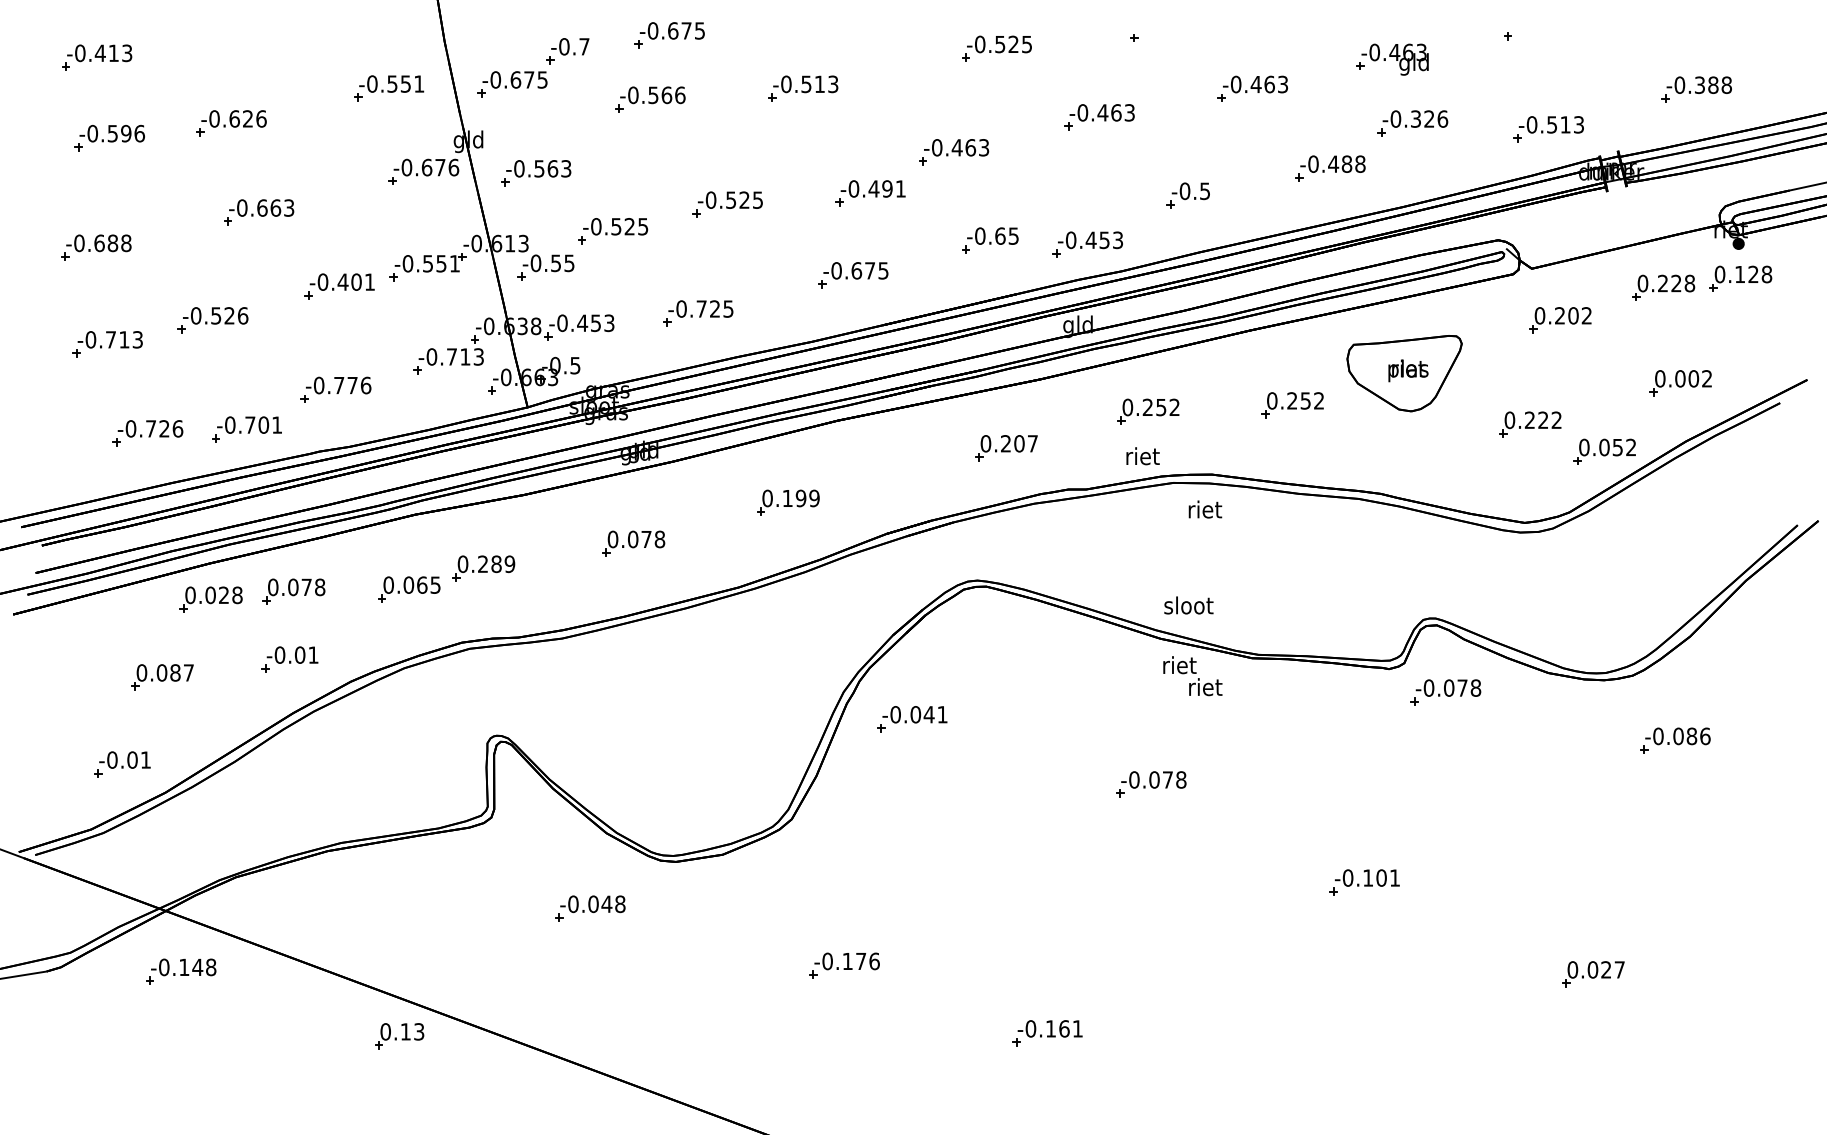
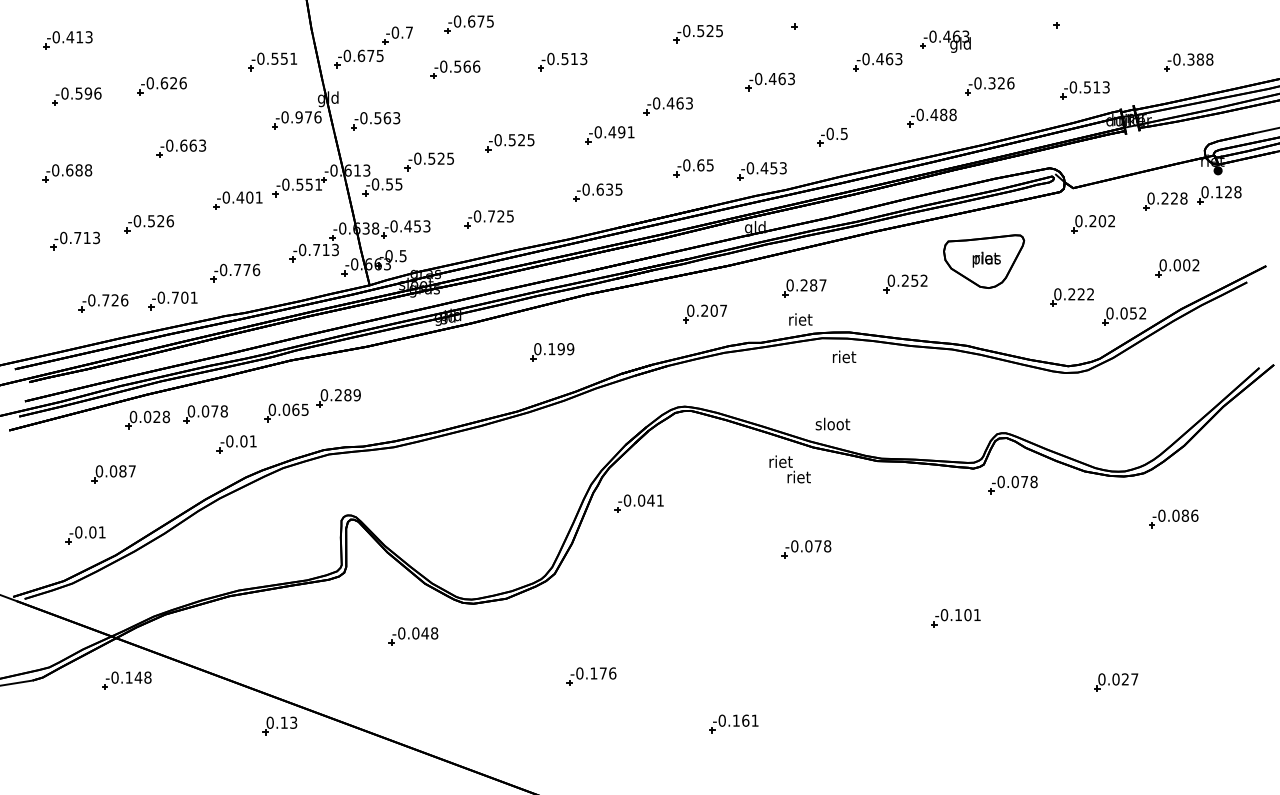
part: (1392, 59) -> (945, 41), moved
text: (426, 167) -> (298, 117), -0.676 -> -0.976
text: (870, 270) -> (609, 189), -0.675 -> -0.635
text: (1167, 407) -> (817, 285), 0.252 -> 0.287
part: (633, 543) -> (443, 380), removed
part: (289, 659) -> (236, 444), moved
text: (1192, 676) -> (789, 469), moved

